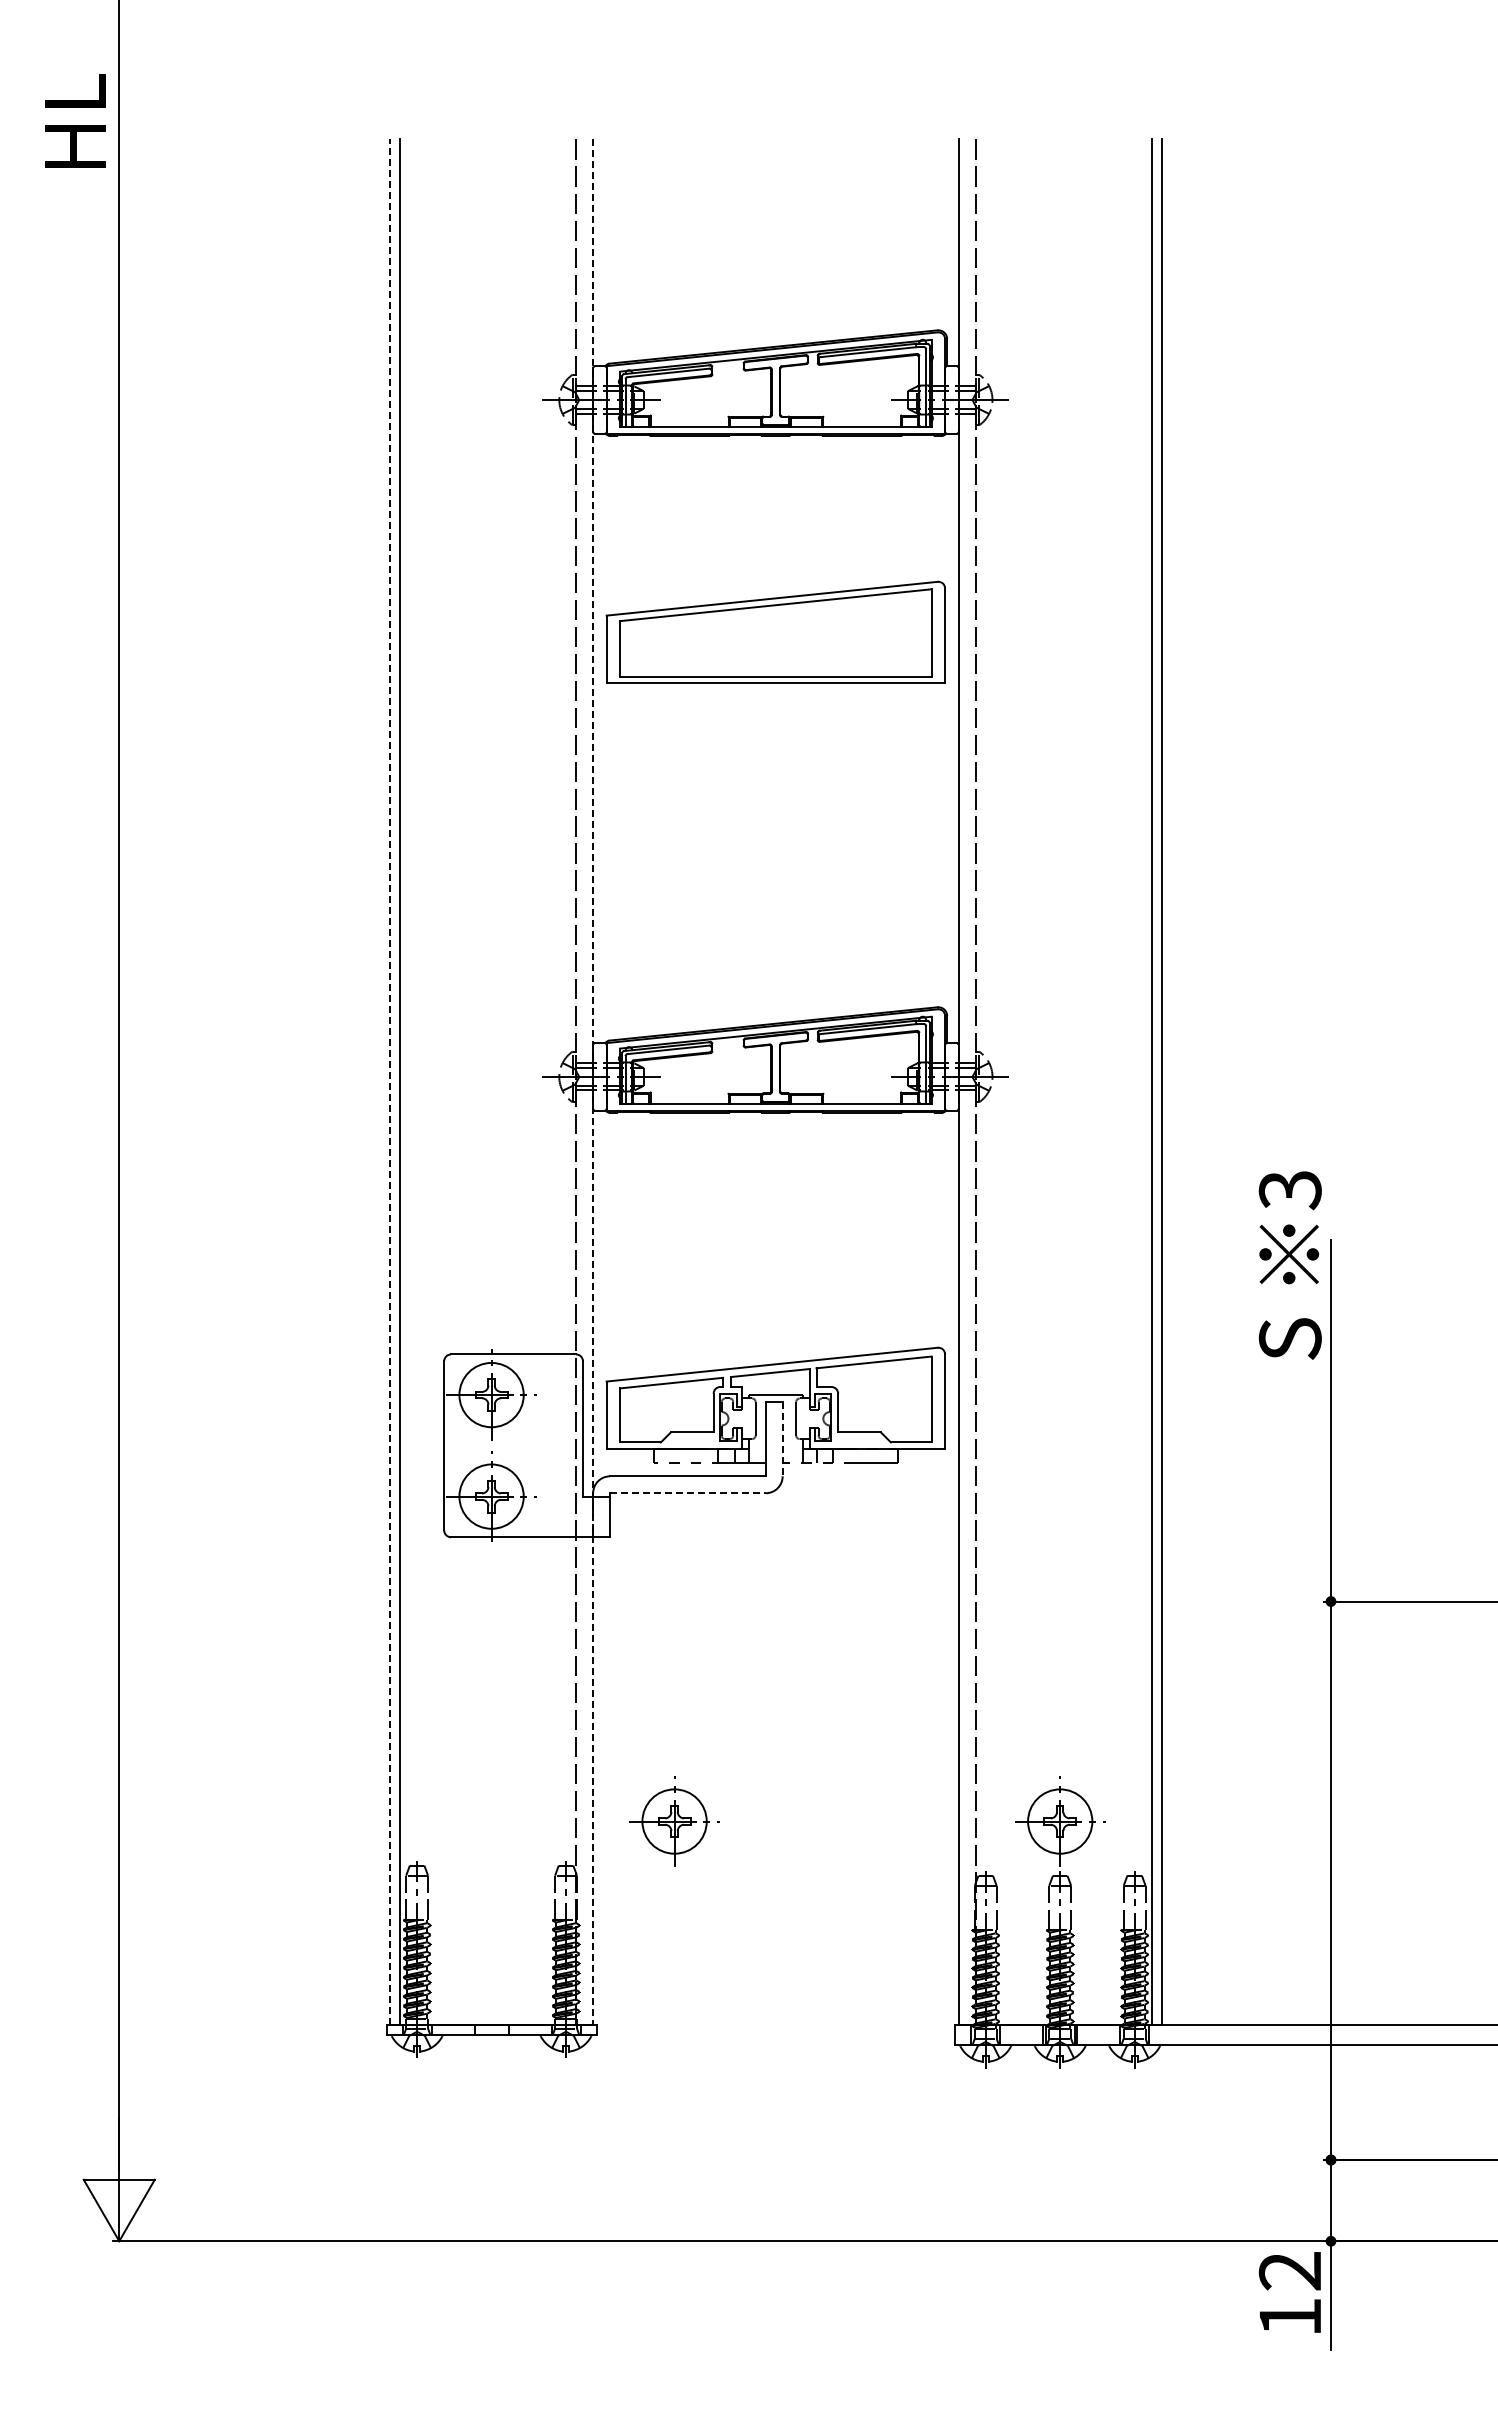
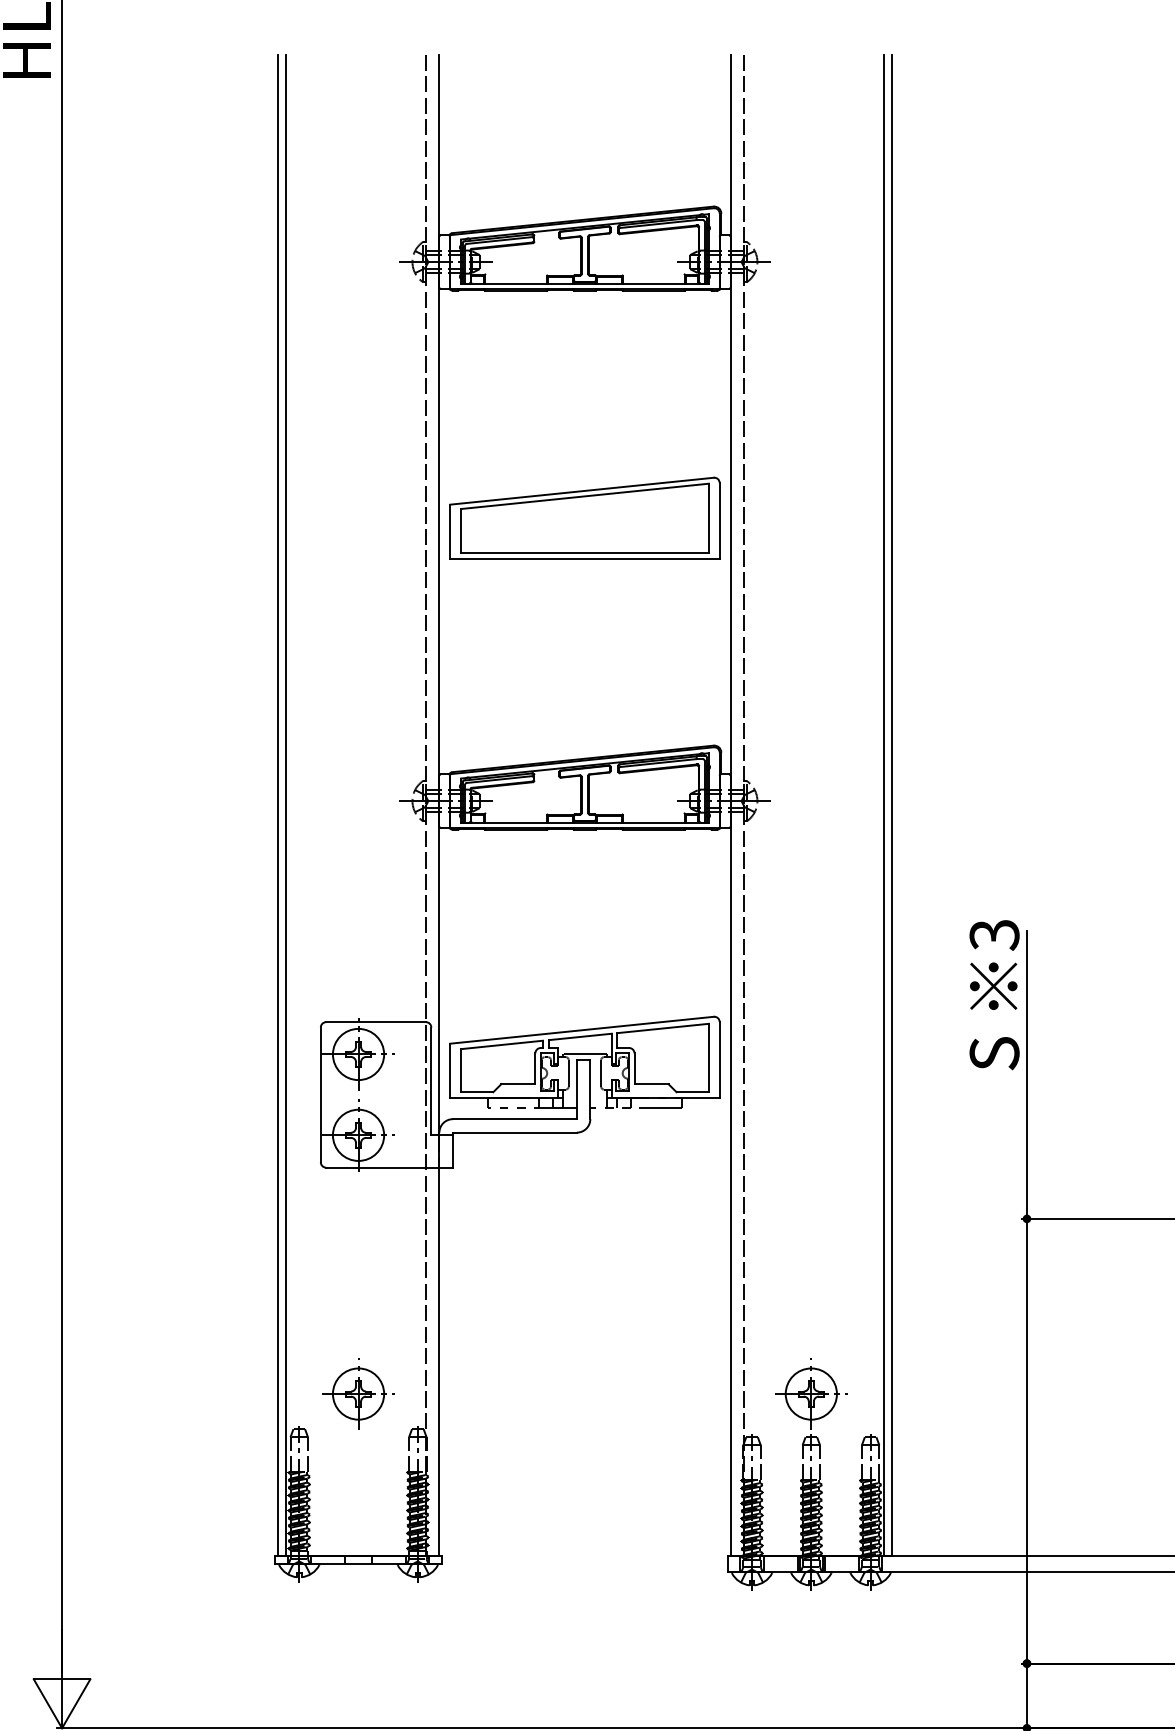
part: (775, 631) -> (584, 517), moved
line: (390, 1082) -> (278, 805), dashed -> solid
line: (593, 1082) -> (439, 805), dashed -> solid
text: (1289, 1265) -> (993, 995), moved
line: (782, 1439) -> (590, 1089), dashed -> solid
line: (687, 1493) -> (514, 1132), dashed -> solid
part: (674, 1821) -> (358, 1394), moved

